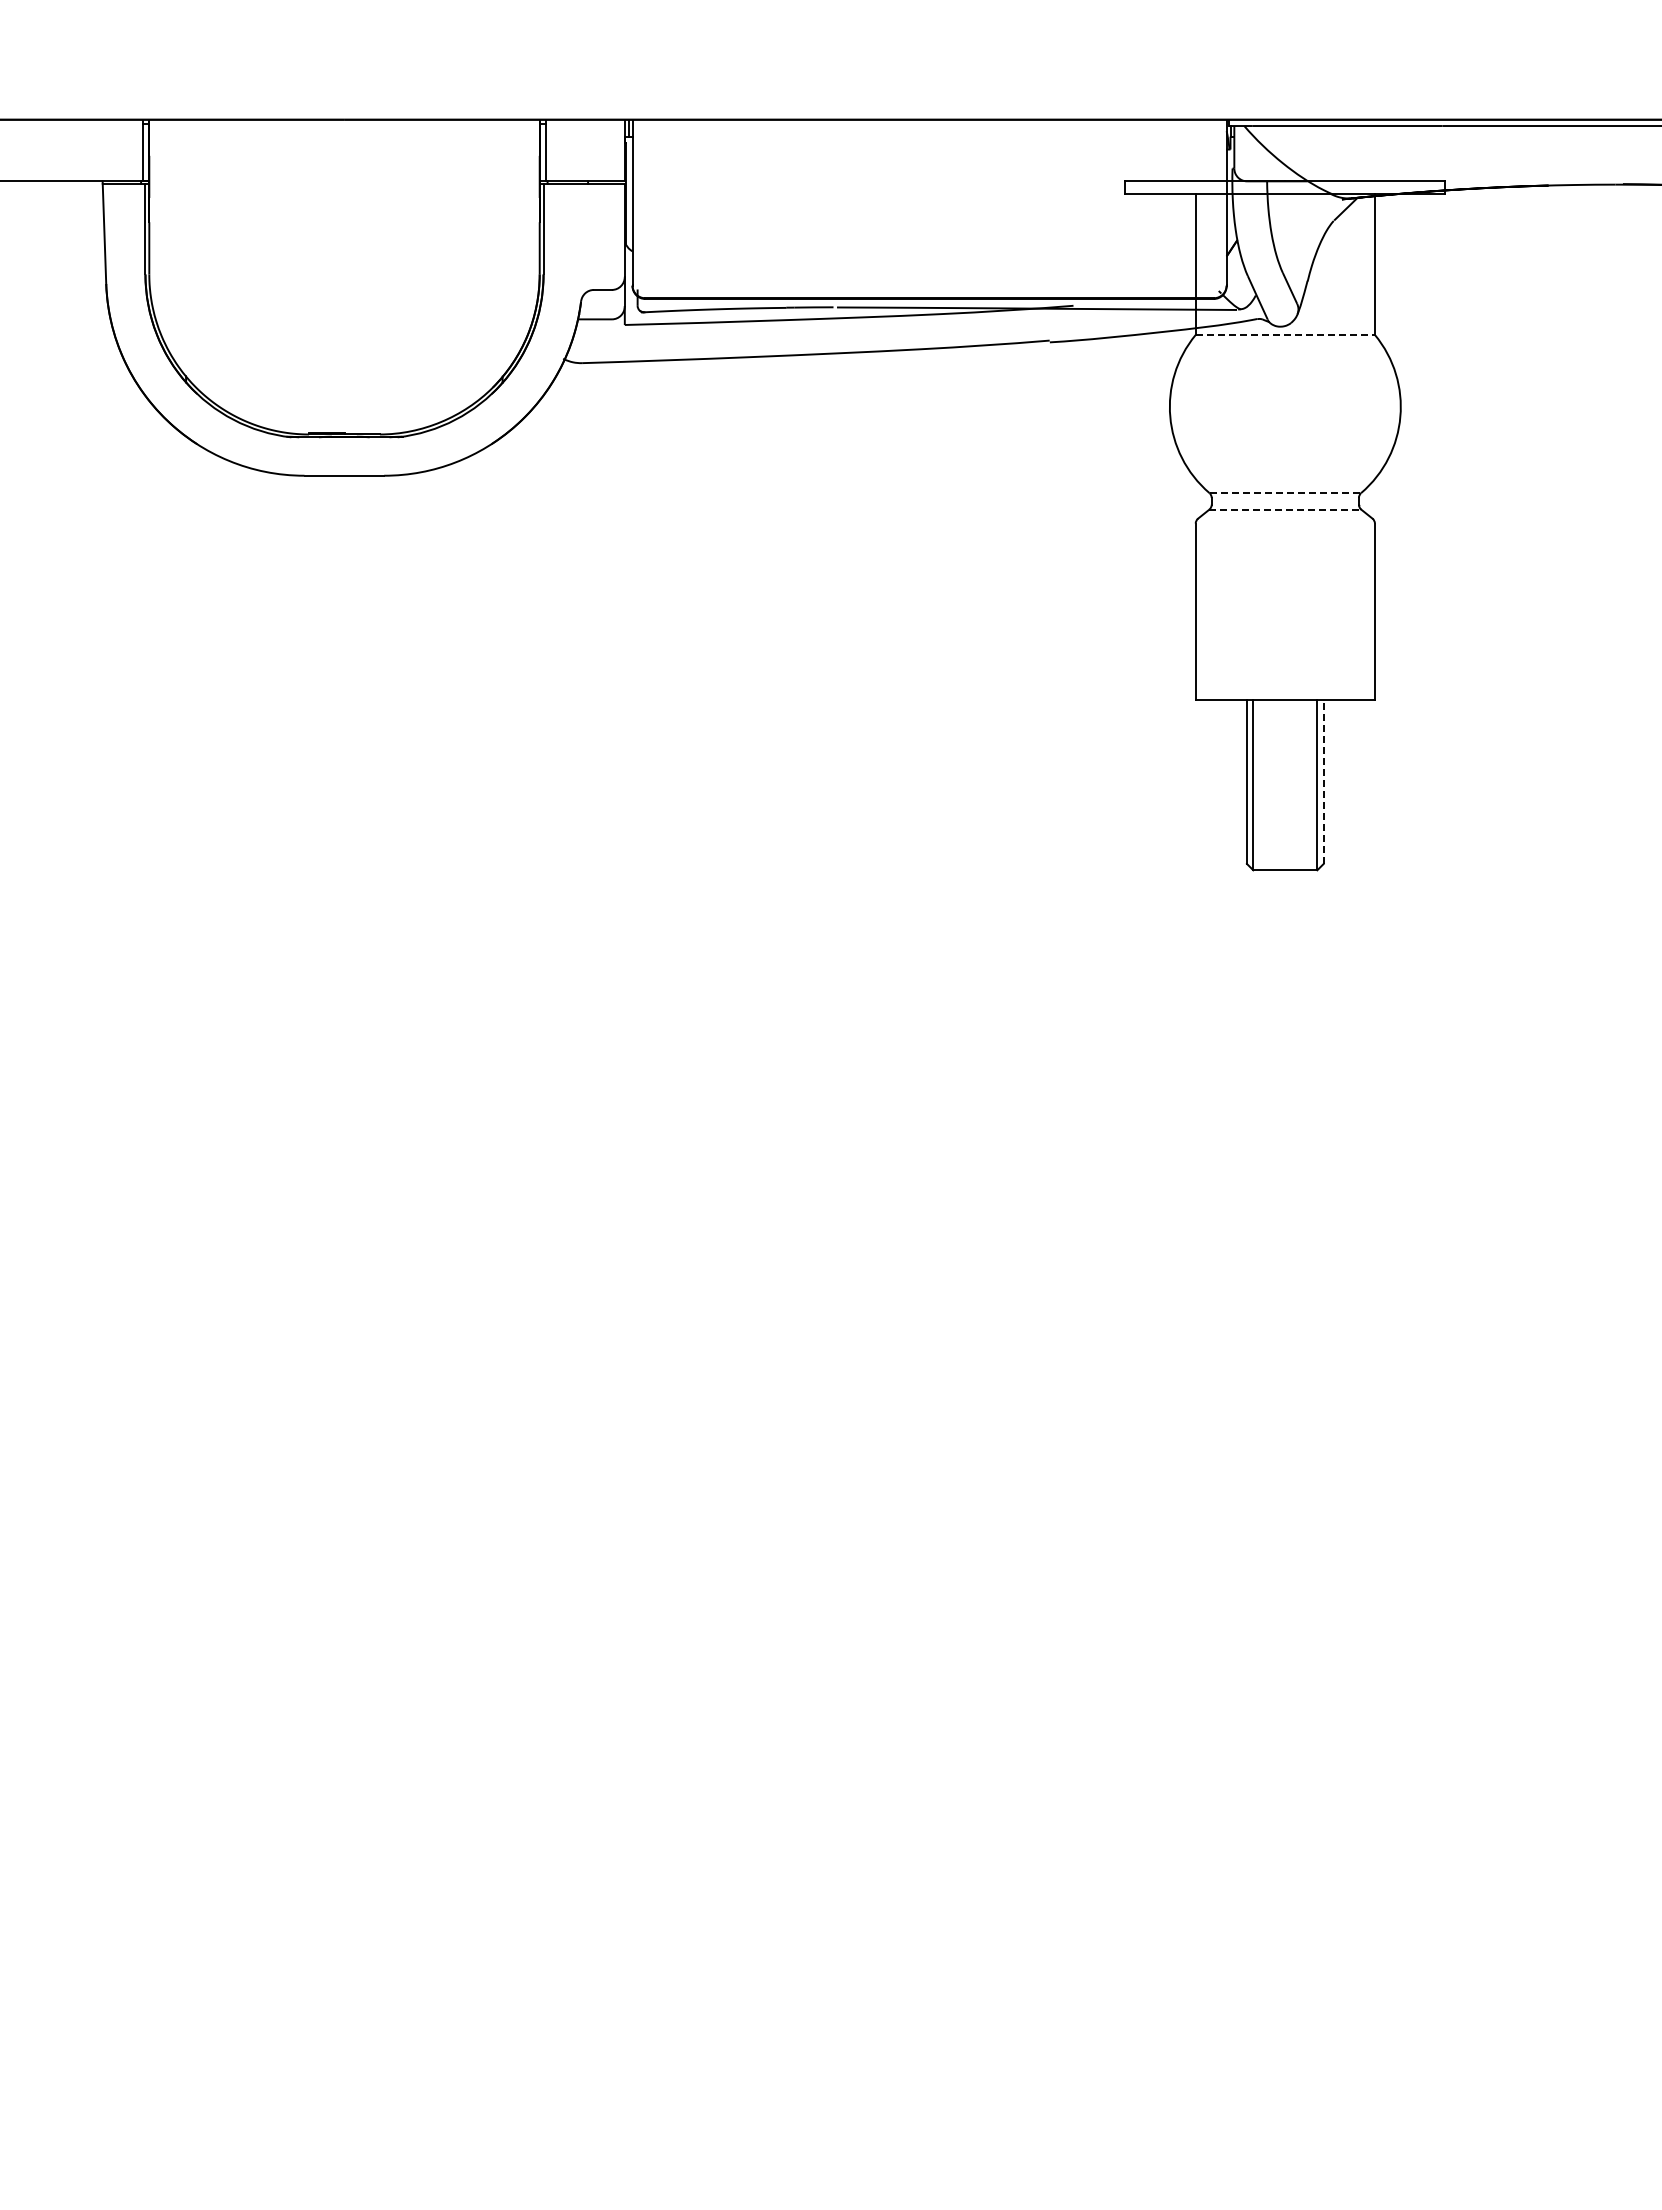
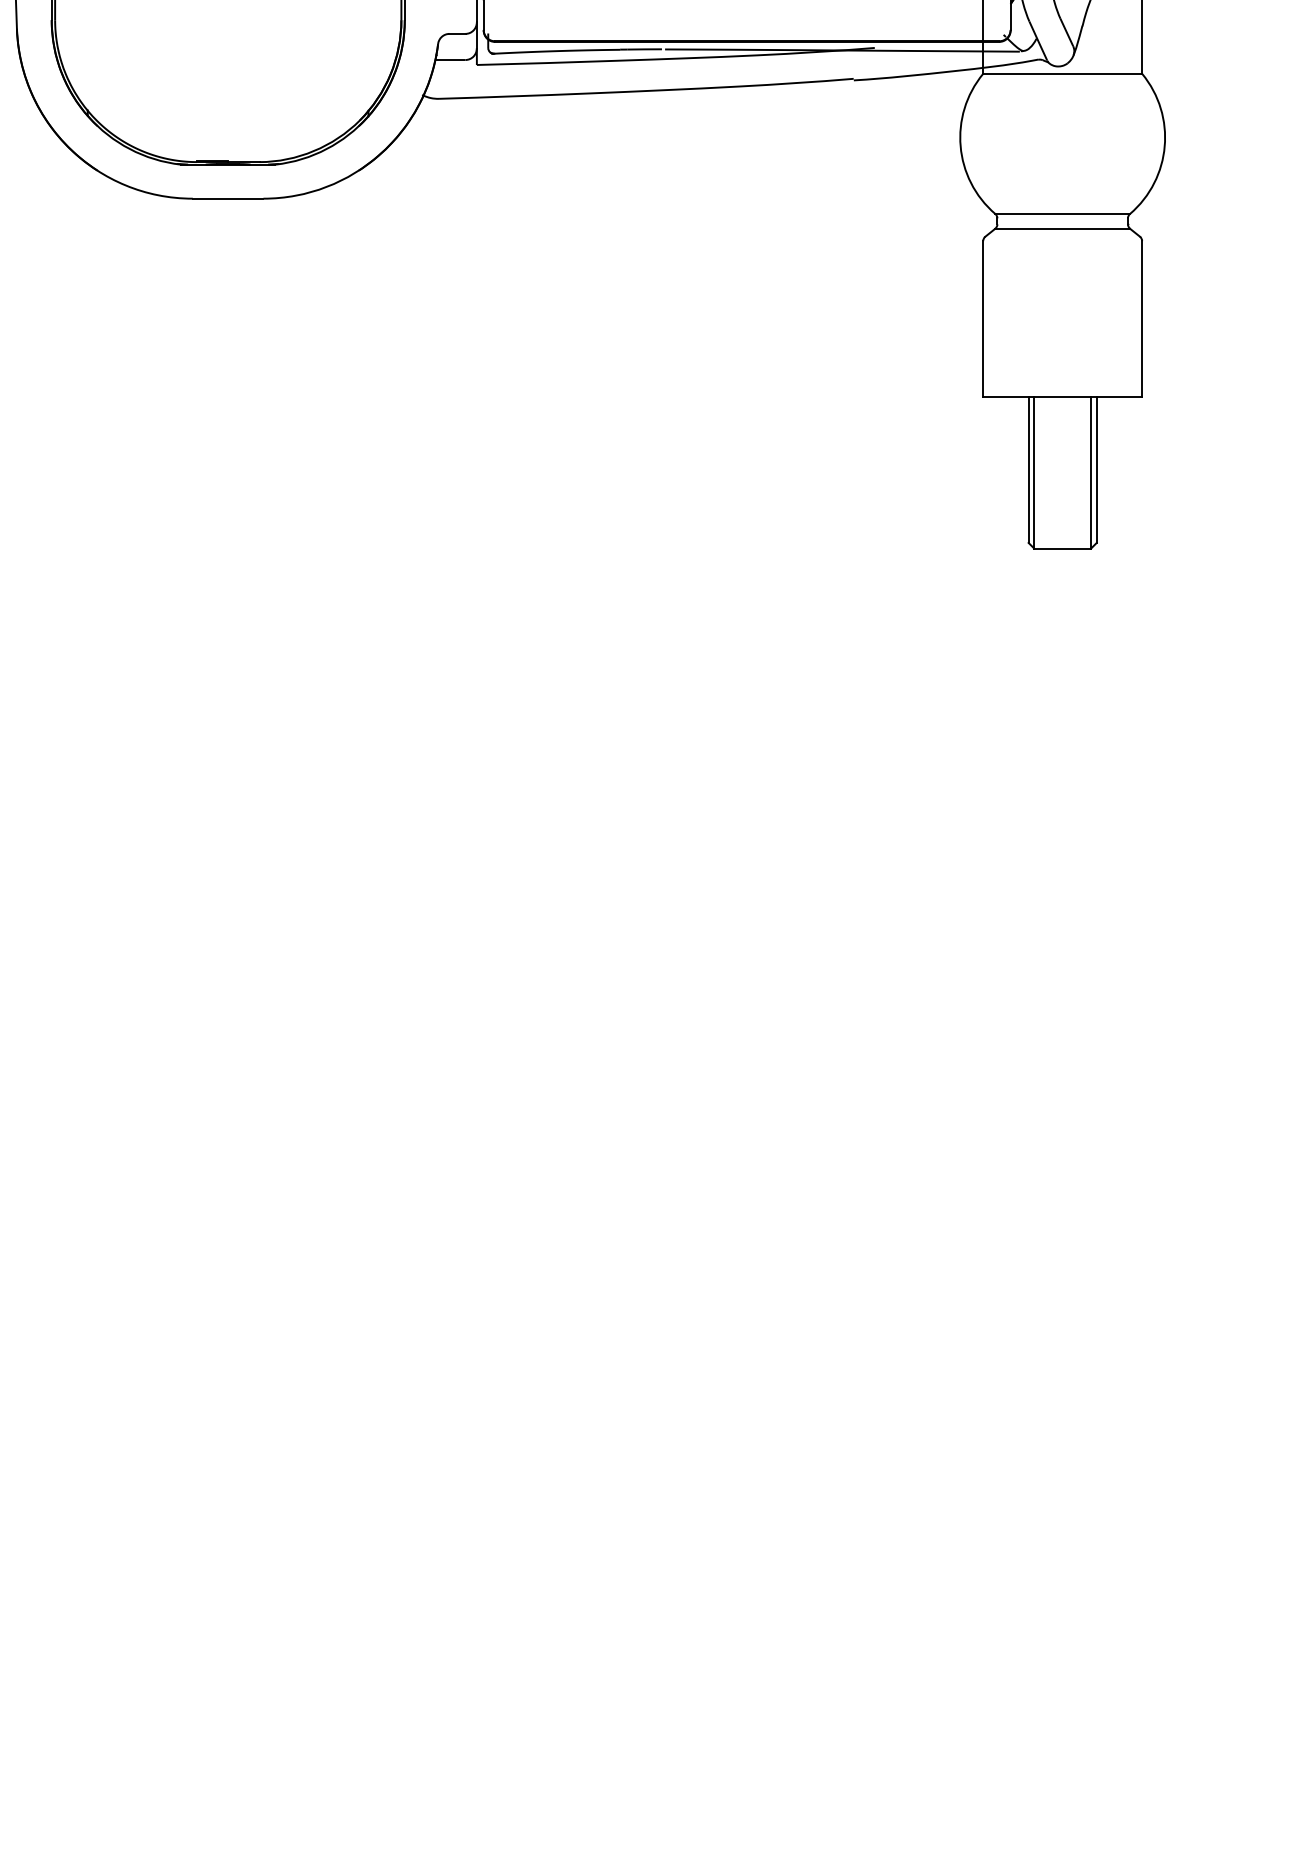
line: (1285, 334) -> (1062, 73), dashed -> solid
line: (1285, 493) -> (1062, 214), dashed -> solid
line: (1285, 509) -> (1062, 228), dashed -> solid
line: (1323, 781) -> (1096, 469), dashed -> solid

